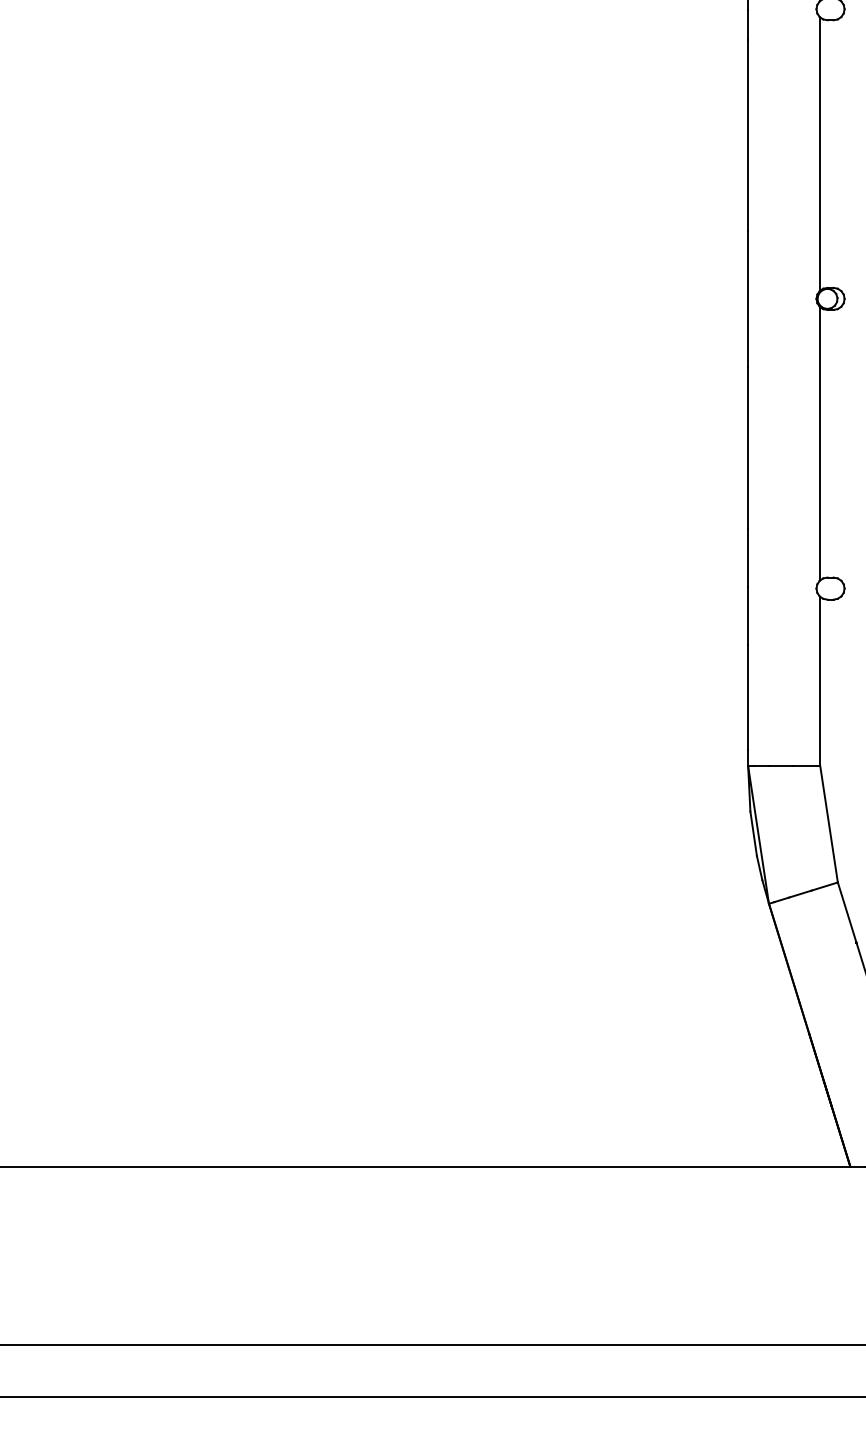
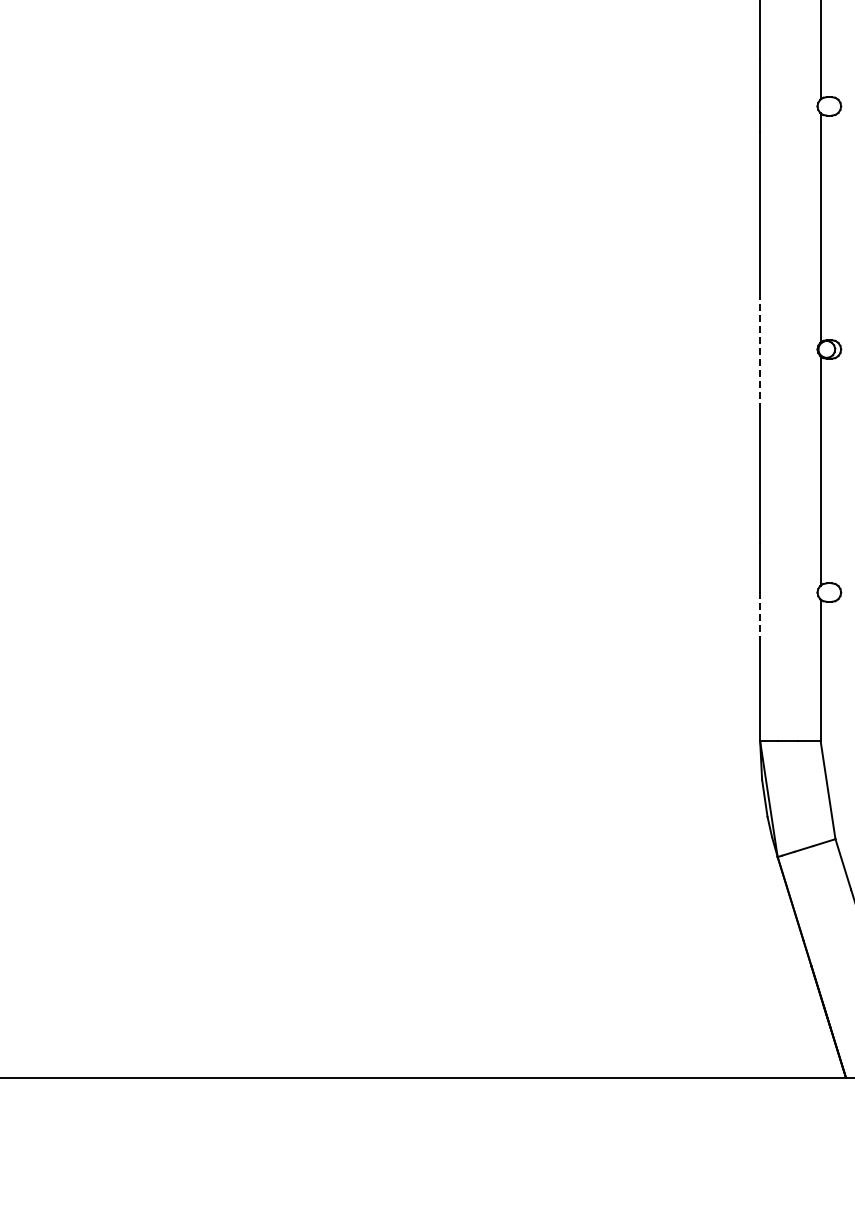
line: (748, 298) -> (760, 349), solid -> dashed
line: (748, 617) -> (760, 616), solid -> dashed

